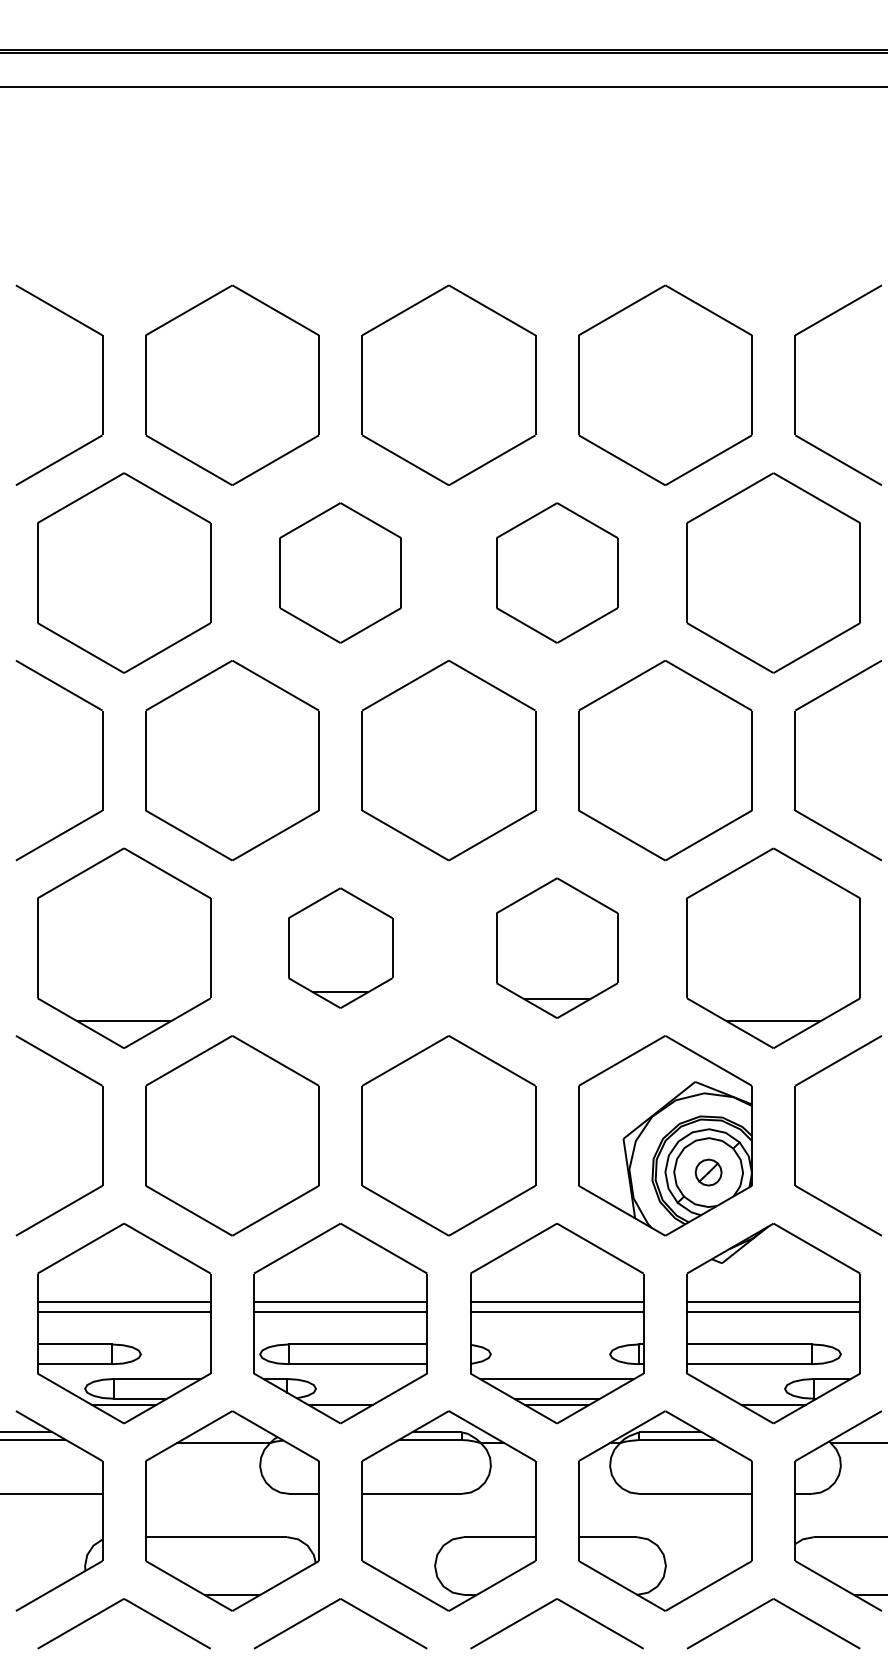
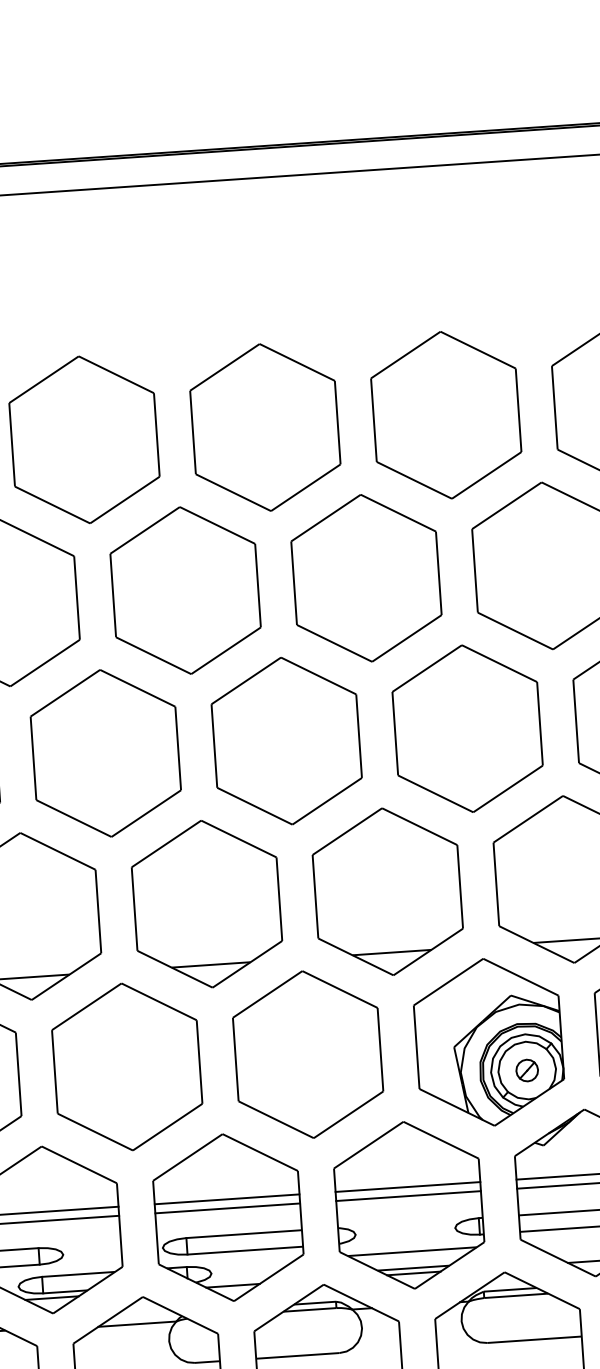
part: (340, 572) -> (185, 590), size x1.43
part: (557, 572) -> (366, 577), size x1.43
part: (340, 947) -> (206, 903), size x1.67
part: (557, 947) -> (388, 891), size x1.43

